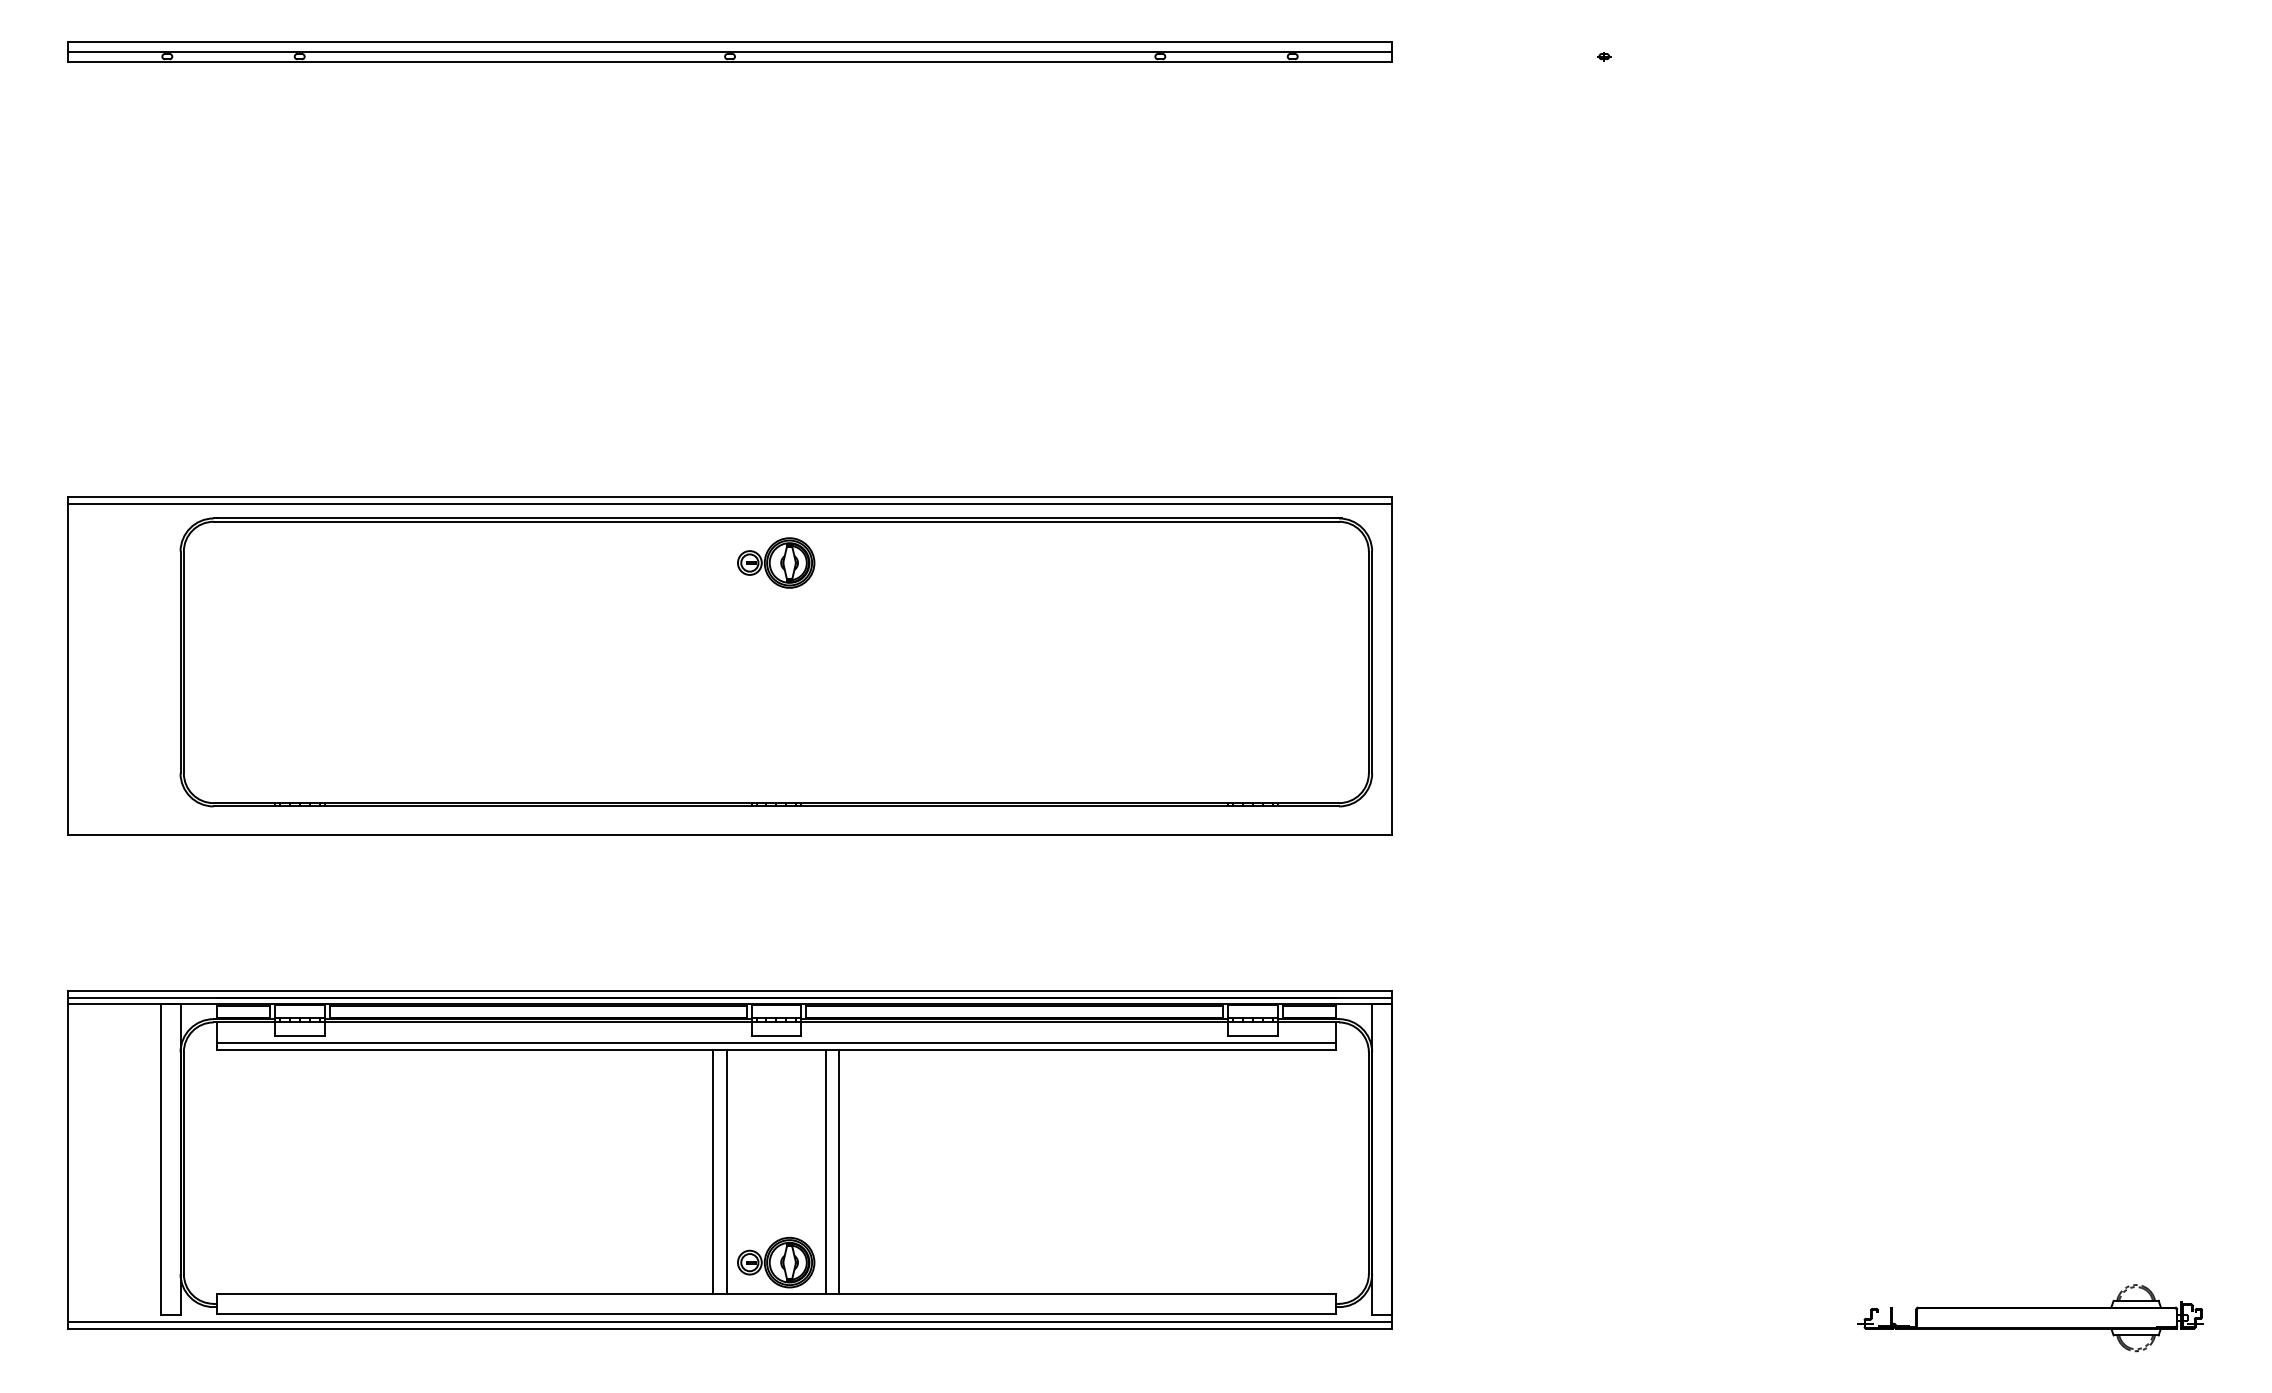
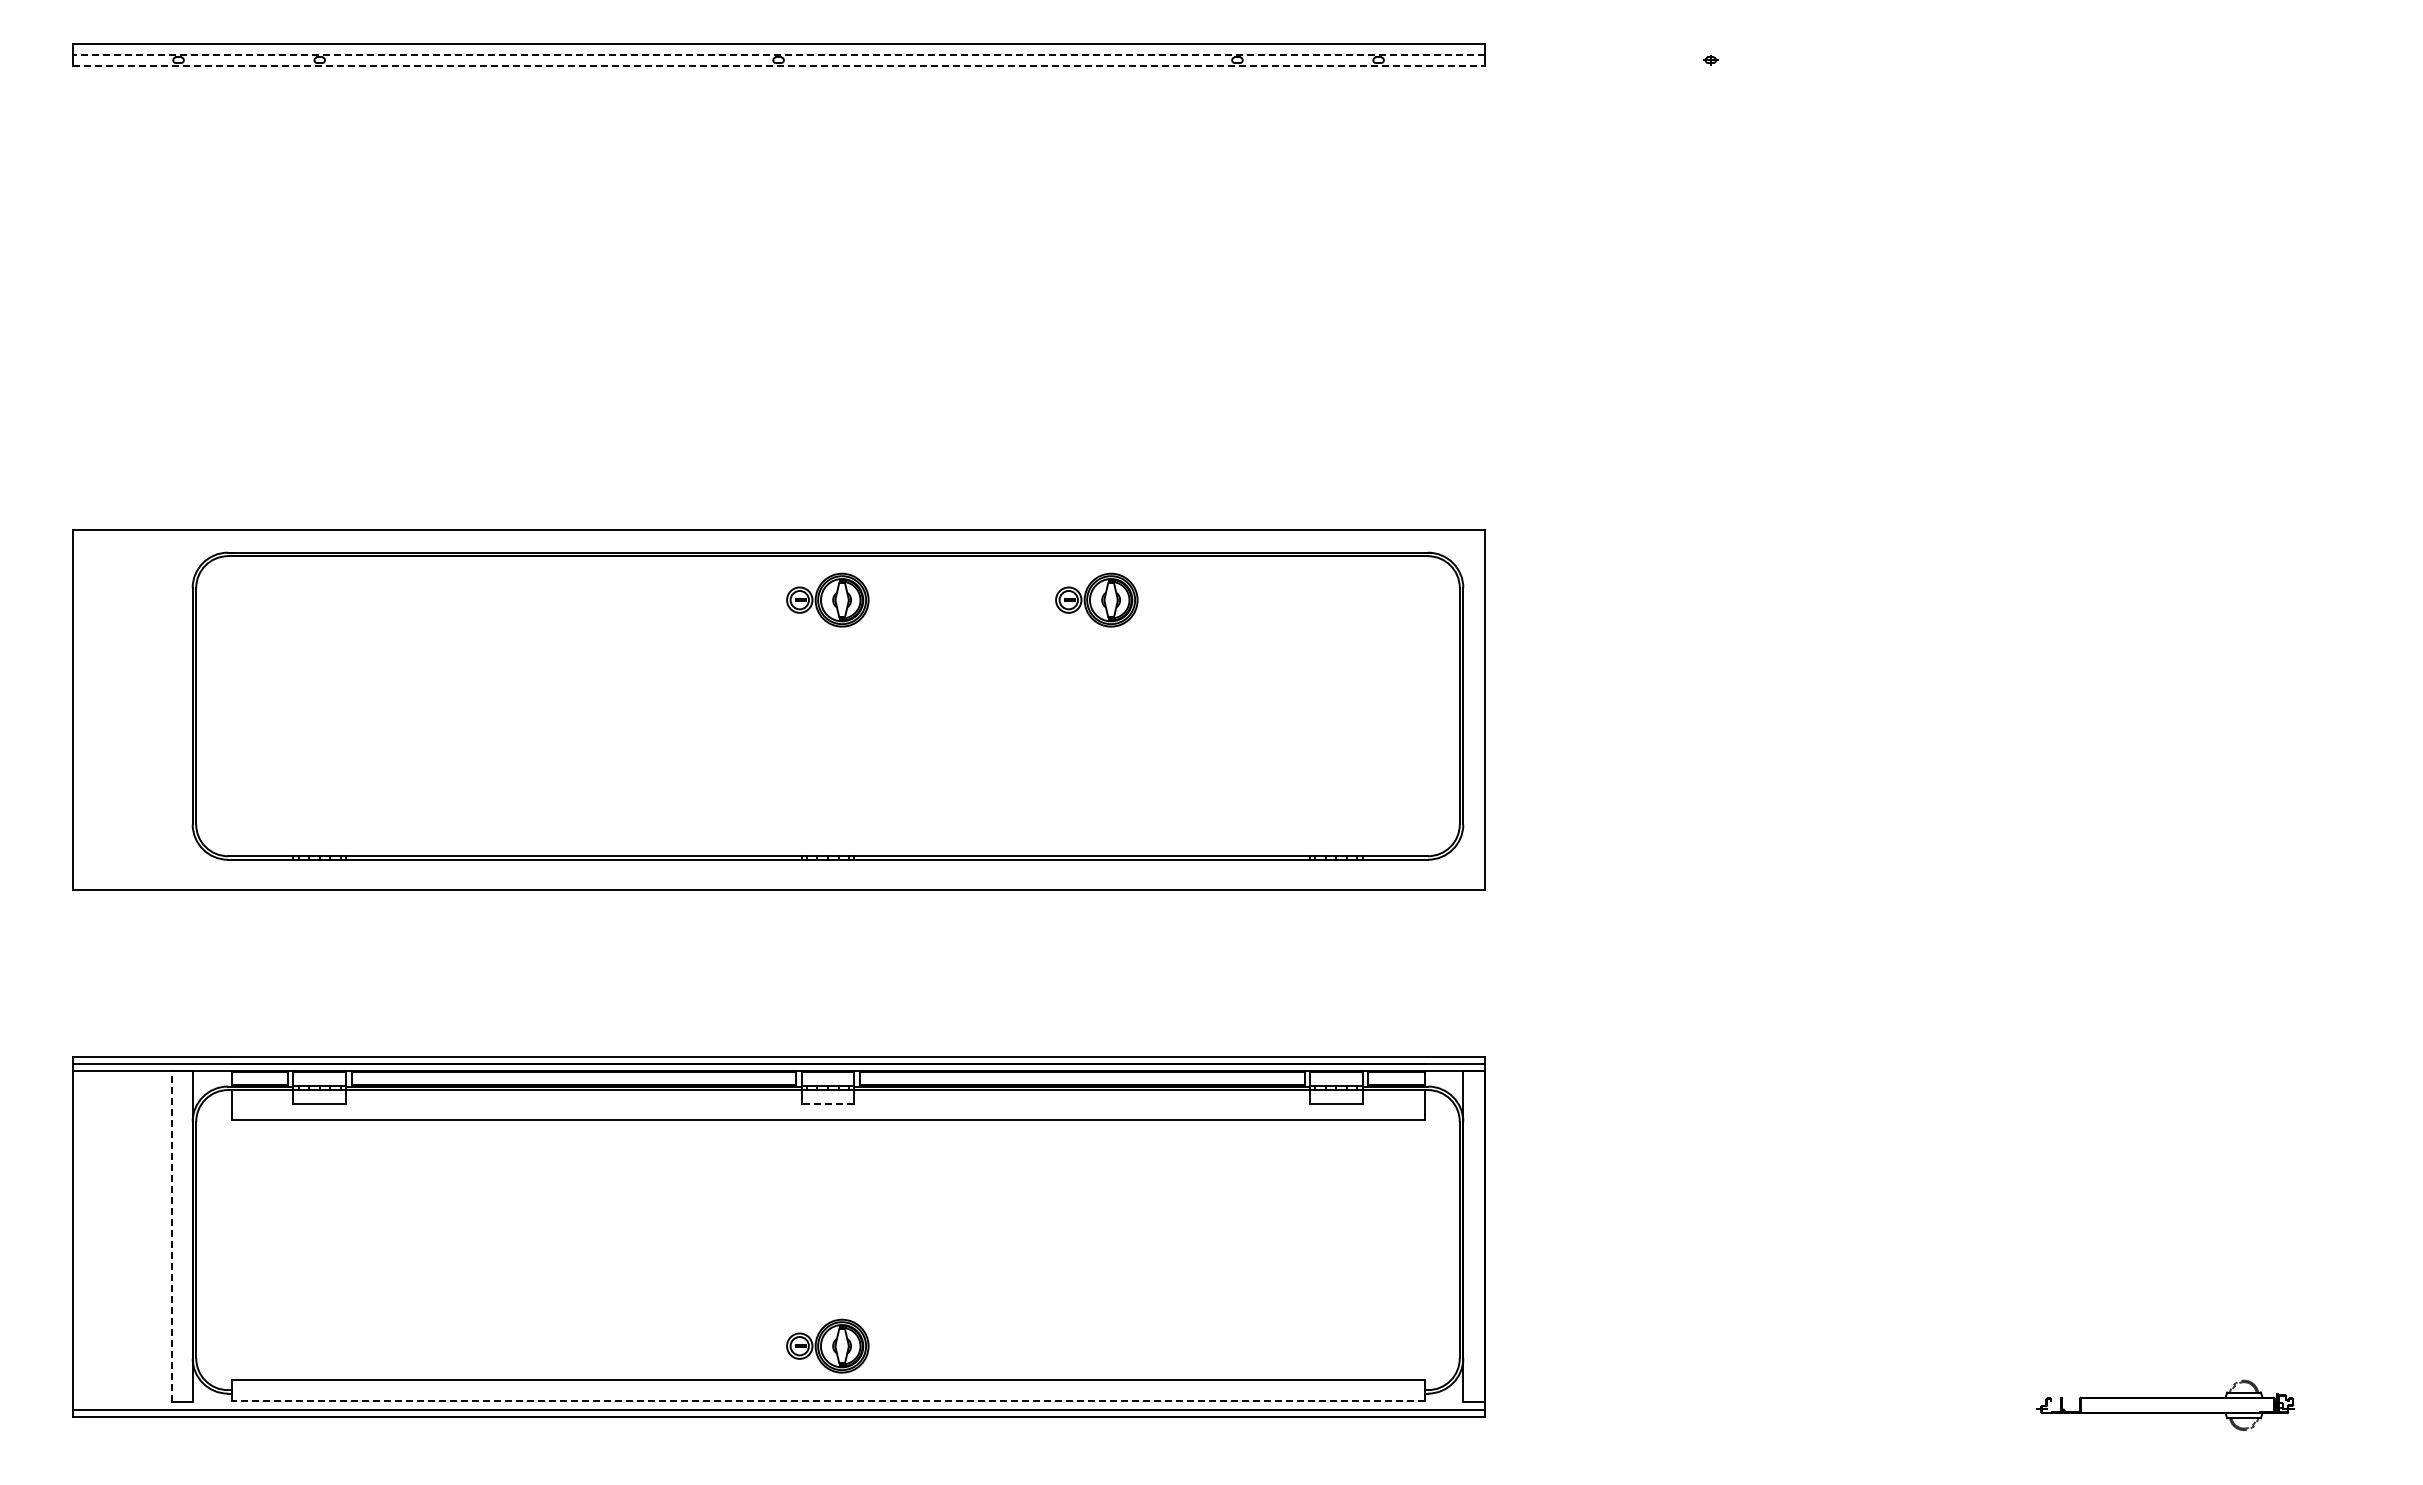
line: (729, 51) -> (778, 54), solid -> dashed
line: (729, 61) -> (778, 65), solid -> dashed
line: (729, 503) -> (778, 536), removed
part: (1028, 562) -> (1096, 599), added
line: (775, 1035) -> (827, 1104), solid -> dashed
line: (775, 1042) -> (827, 1111), removed
line: (160, 1159) -> (171, 1236), solid -> dashed
line: (713, 1171) -> (760, 1249), removed
line: (727, 1171) -> (775, 1249), removed
line: (825, 1171) -> (880, 1249), removed
line: (839, 1171) -> (895, 1249), removed
line: (775, 1313) -> (827, 1400), solid -> dashed
part: (2029, 1318) -> (2164, 1405), size x0.7

